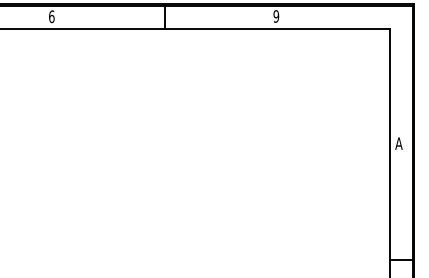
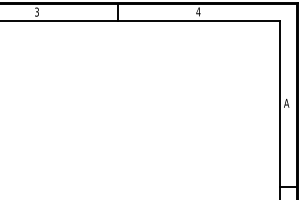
text: (51, 16) -> (36, 11), 6 -> 3
text: (276, 16) -> (198, 11), 9 -> 4

